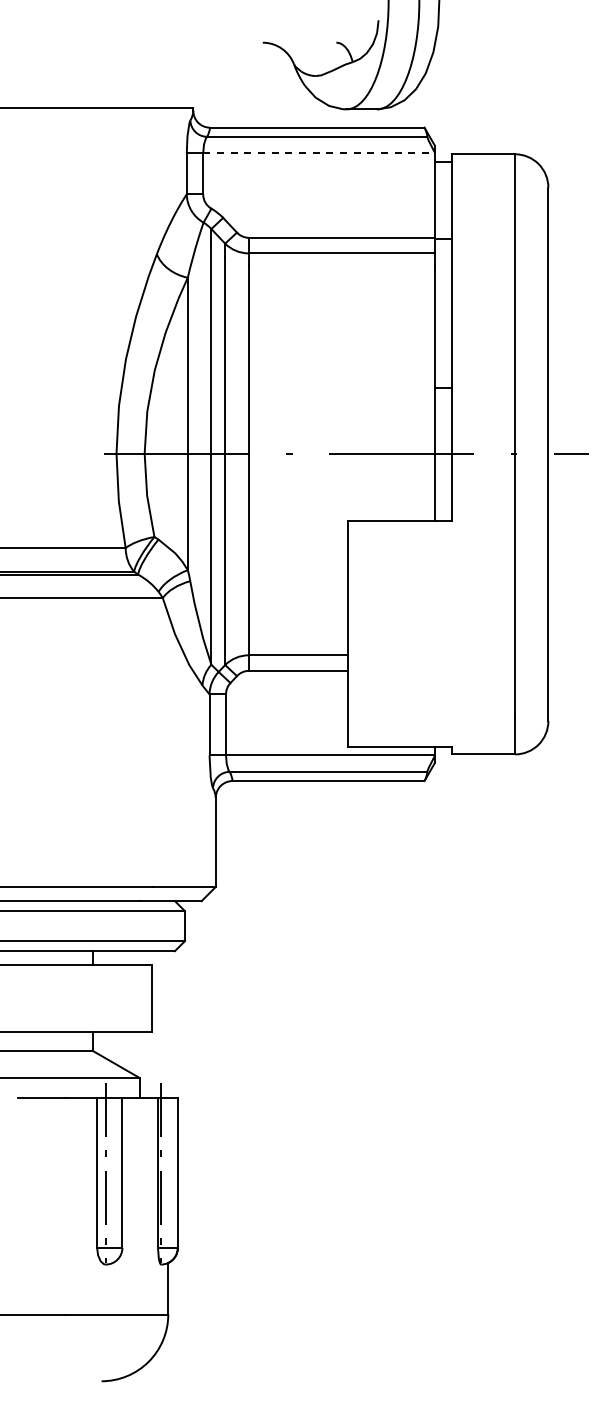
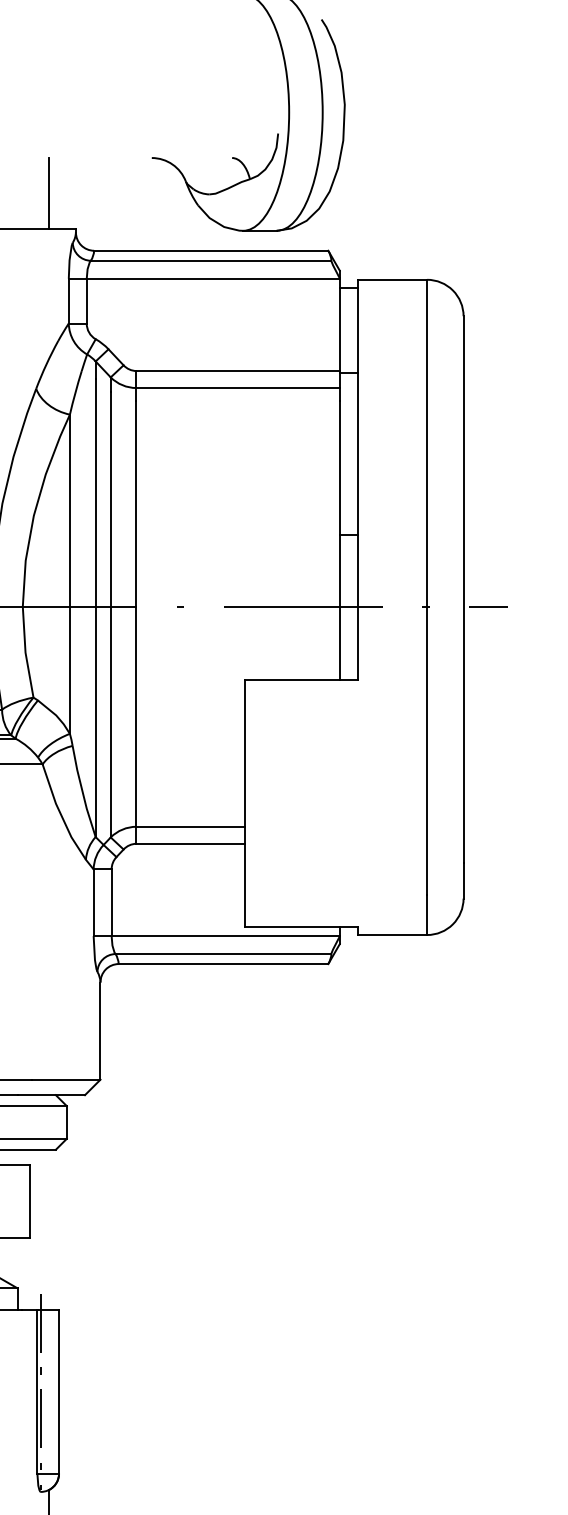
line: (168, 74) -> (48, 192), added
line: (319, 153) -> (213, 278), dashed -> solid

